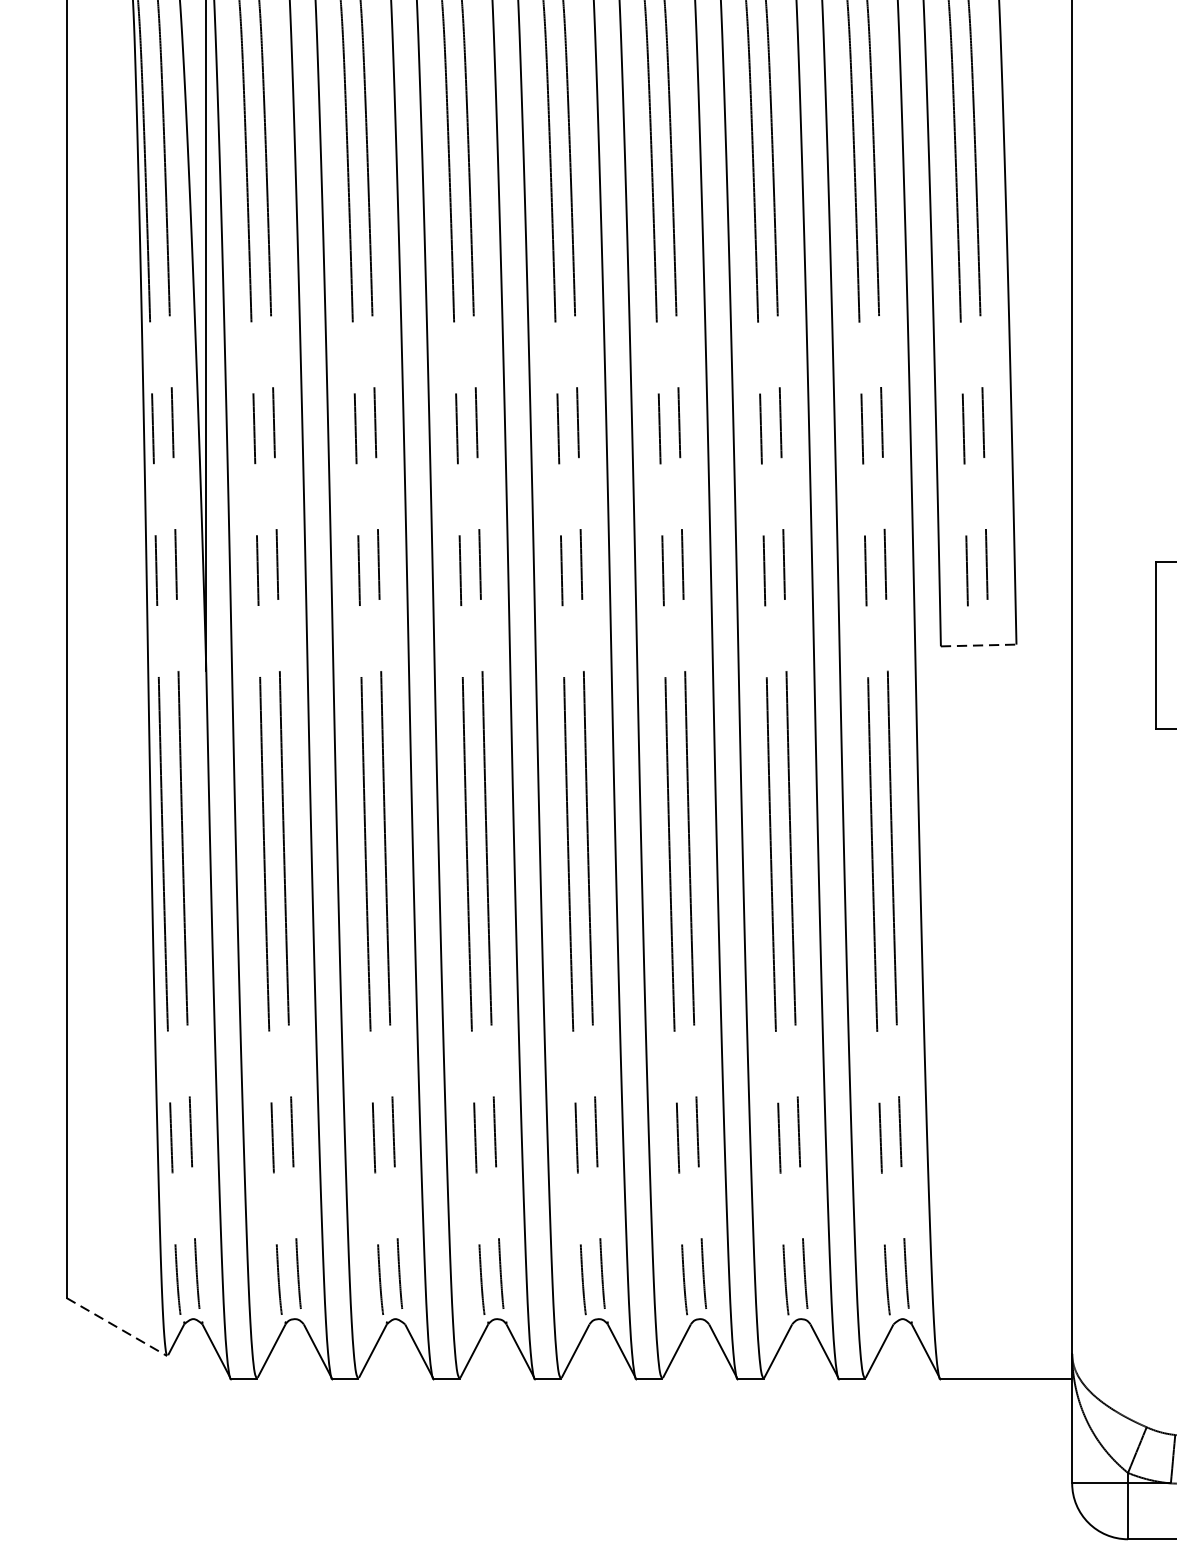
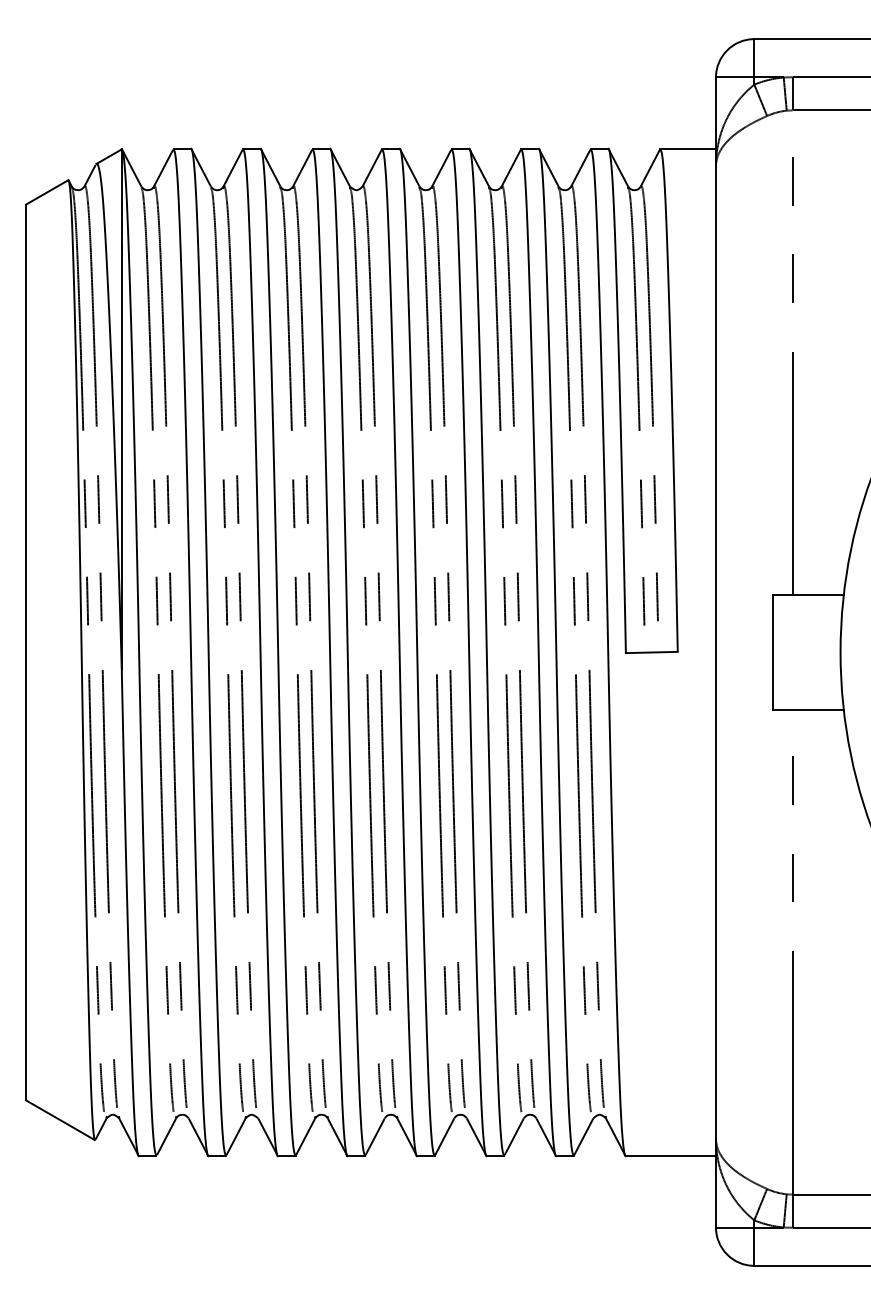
line: (978, 645) -> (651, 652), dashed -> solid
line: (117, 1327) -> (60, 1120), dashed -> solid

